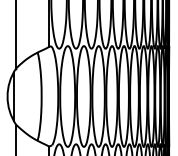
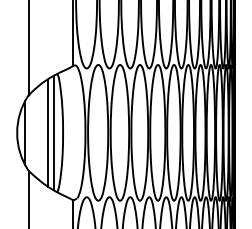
line: (30, 96) -> (47, 132), added
line: (34, 96) -> (53, 132), added

